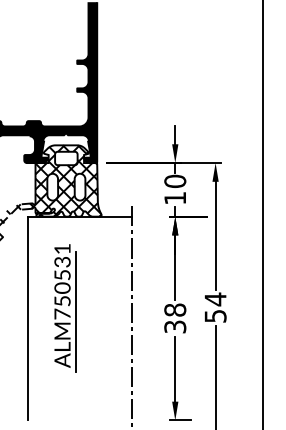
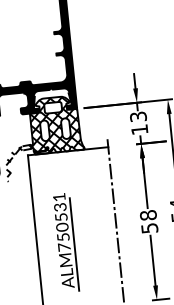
text: (175, 180) -> (138, 116), 10 -> 13
part: (65, 308) -> (66, 242), moved
text: (174, 326) -> (149, 228), 38 -> 58

